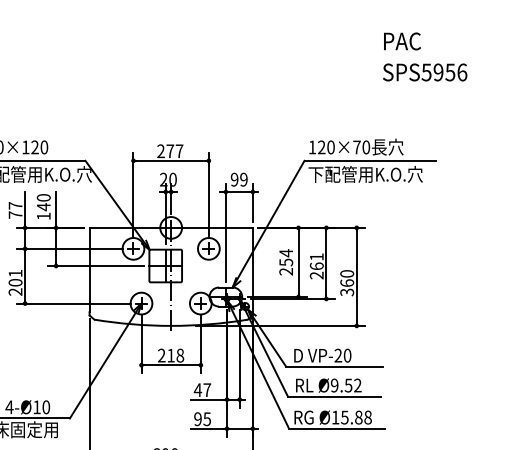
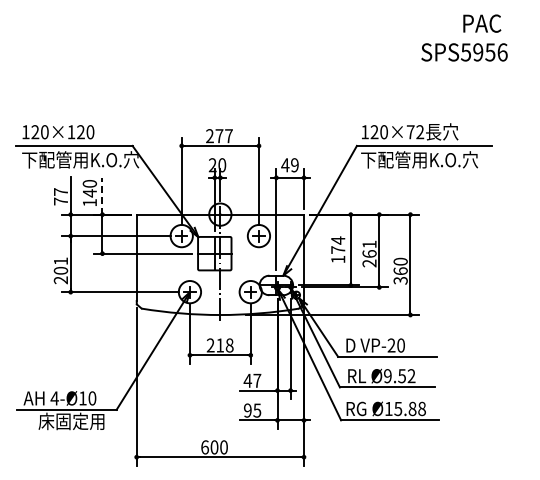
text: (402, 41) -> (482, 23), moved
text: (425, 72) -> (464, 52), moved
text: (366, 147) -> (420, 132), 120×70 -> 120×72
text: (234, 179) -> (285, 165), 99 -> 49
line: (56, 209) -> (102, 195), solid -> dashed
text: (286, 266) -> (338, 254), 254 -> 174

